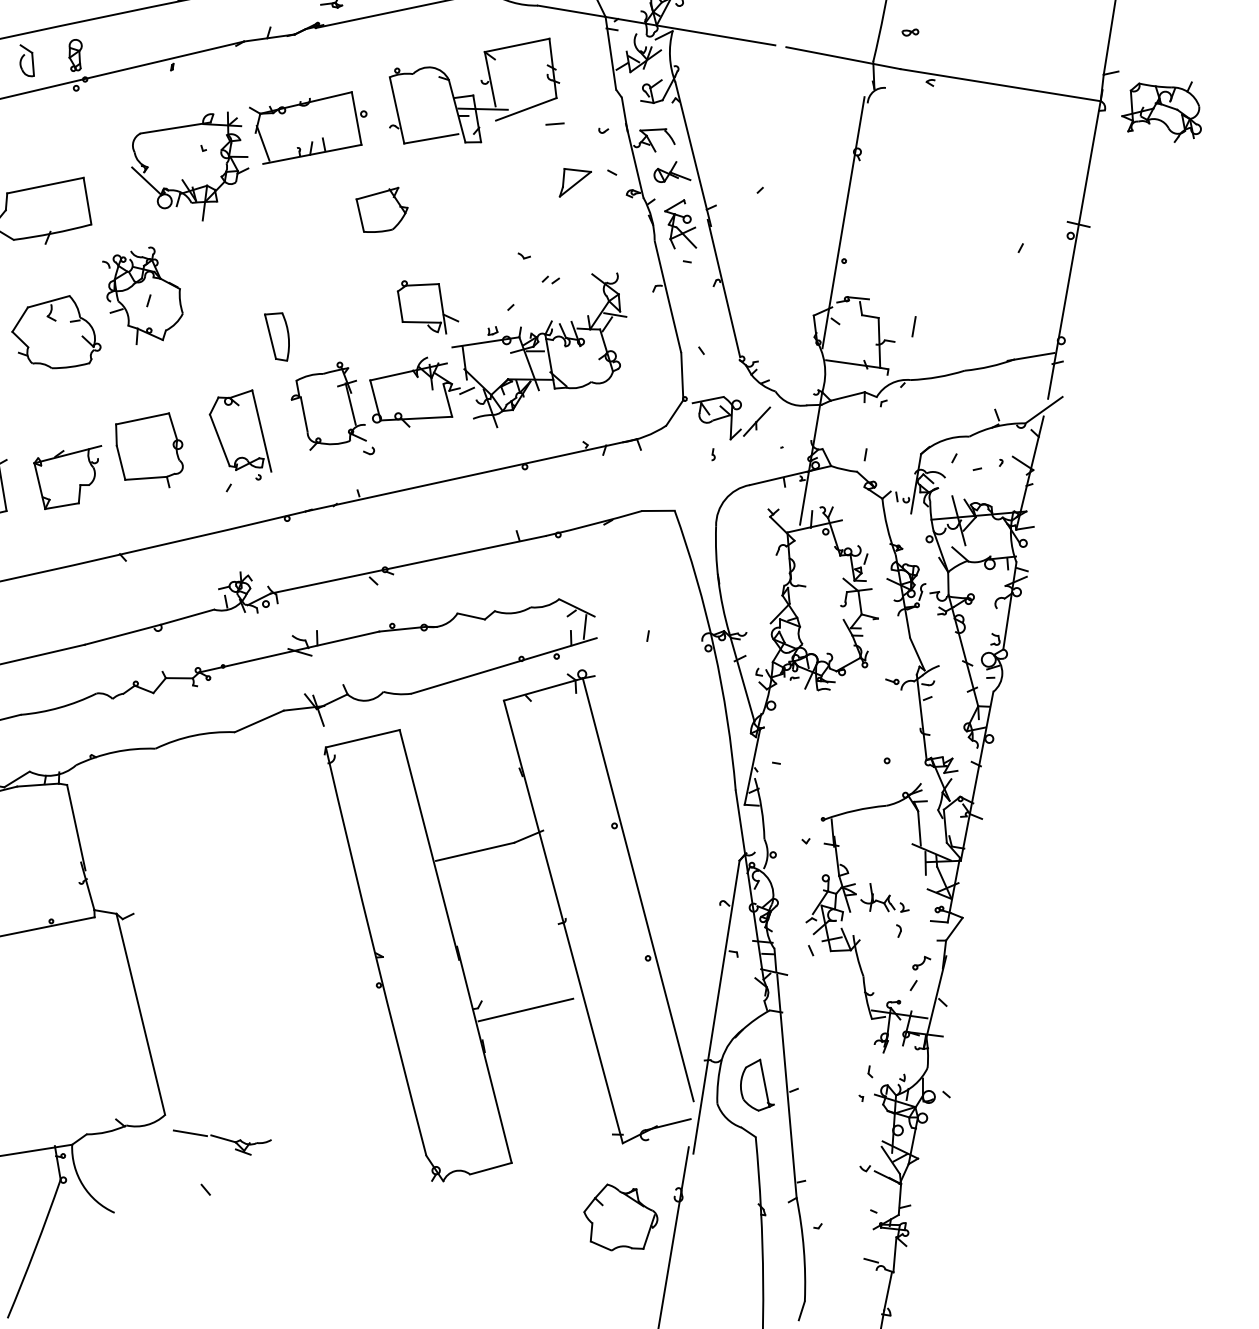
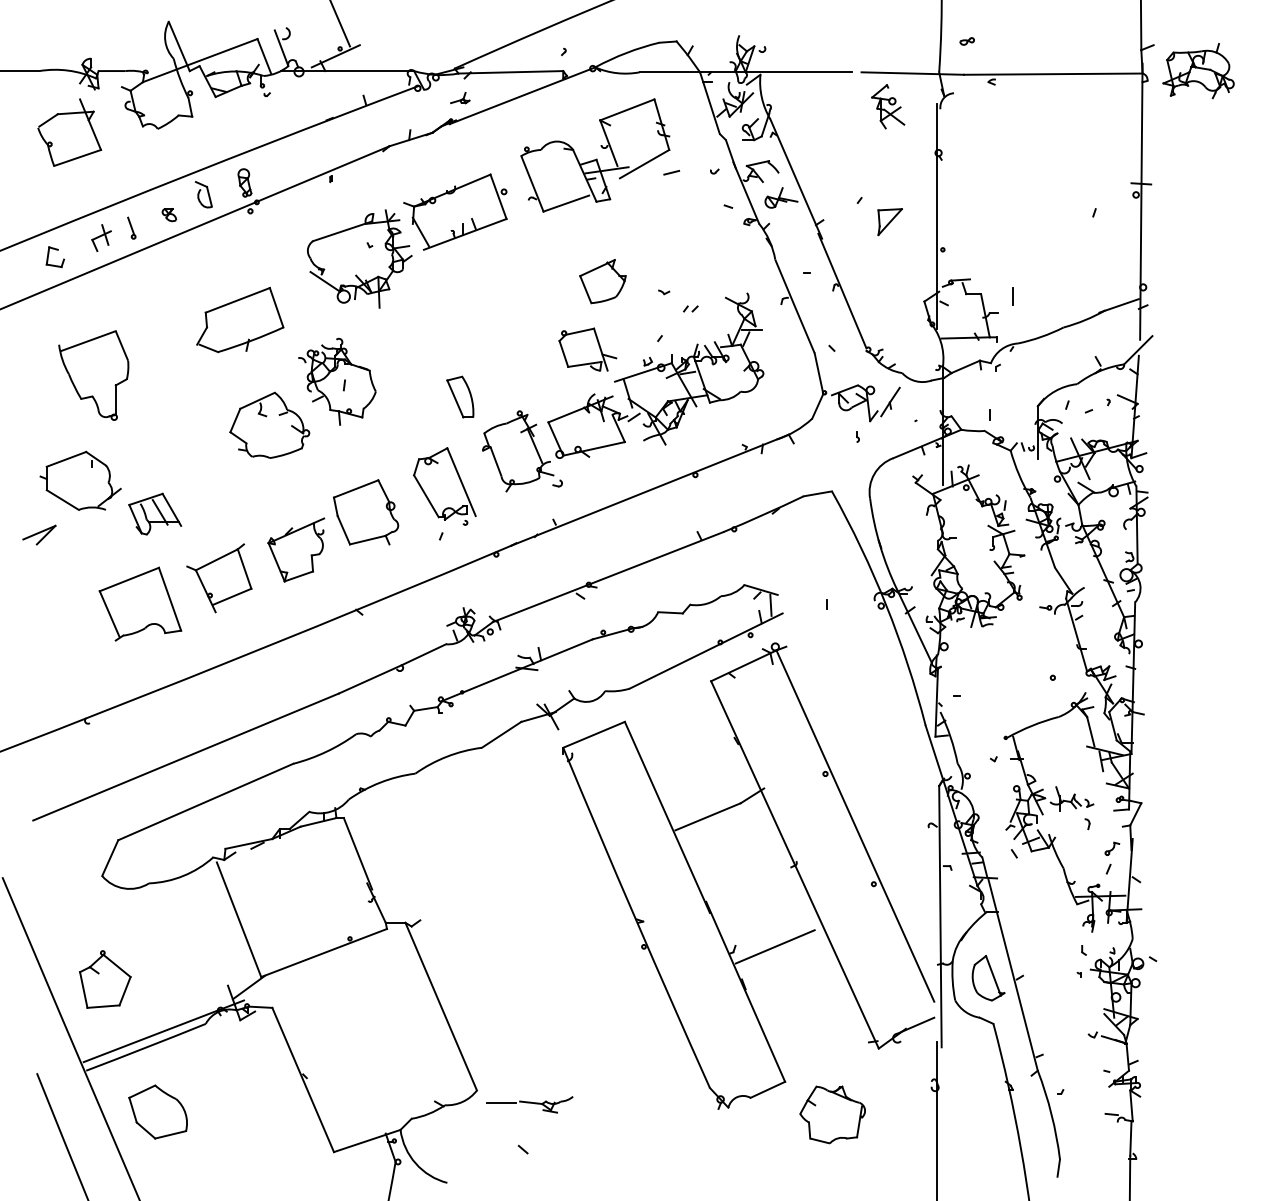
part: (574, 184) -> (889, 222), moved
part: (380, 209) -> (602, 281), moved
part: (681, 224) -> (888, 106), moved
part: (620, 1218) -> (832, 1114), moved

